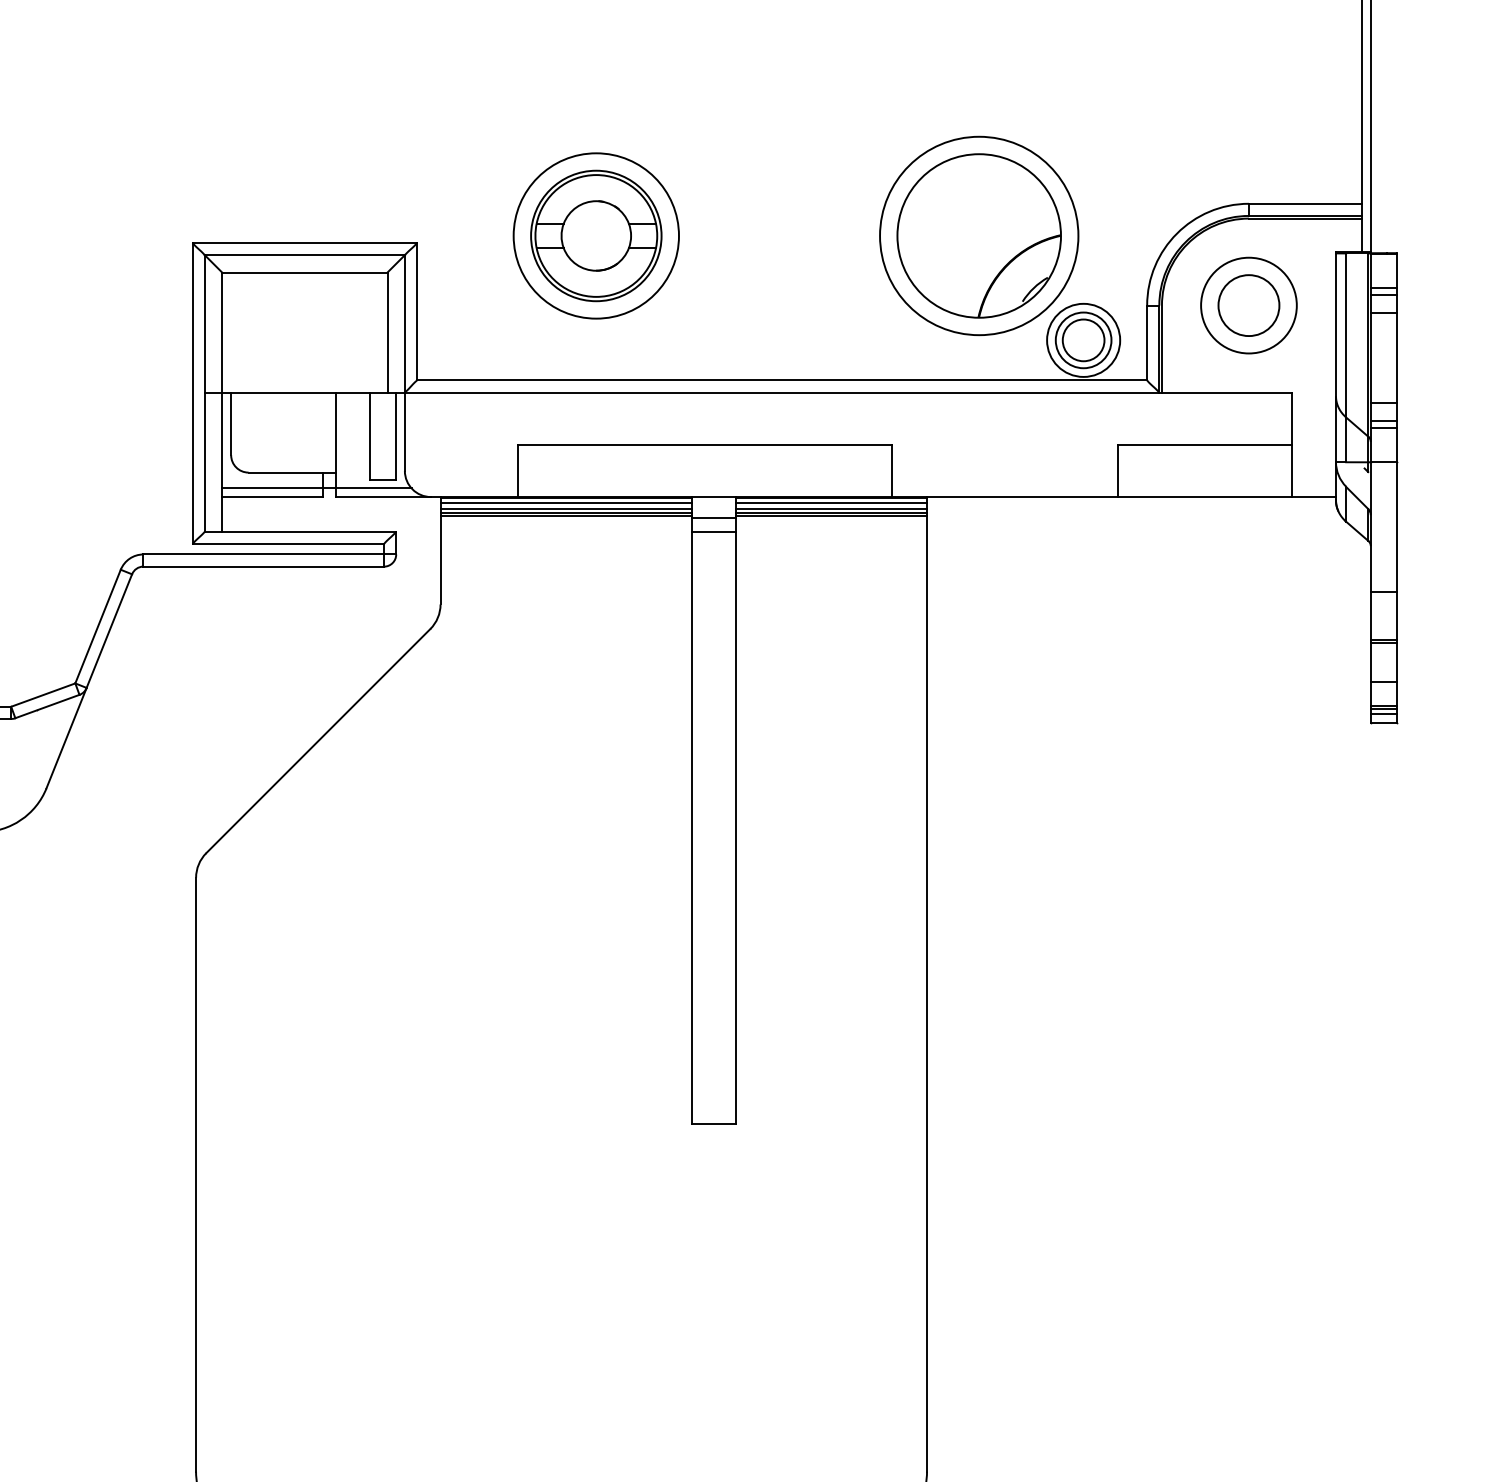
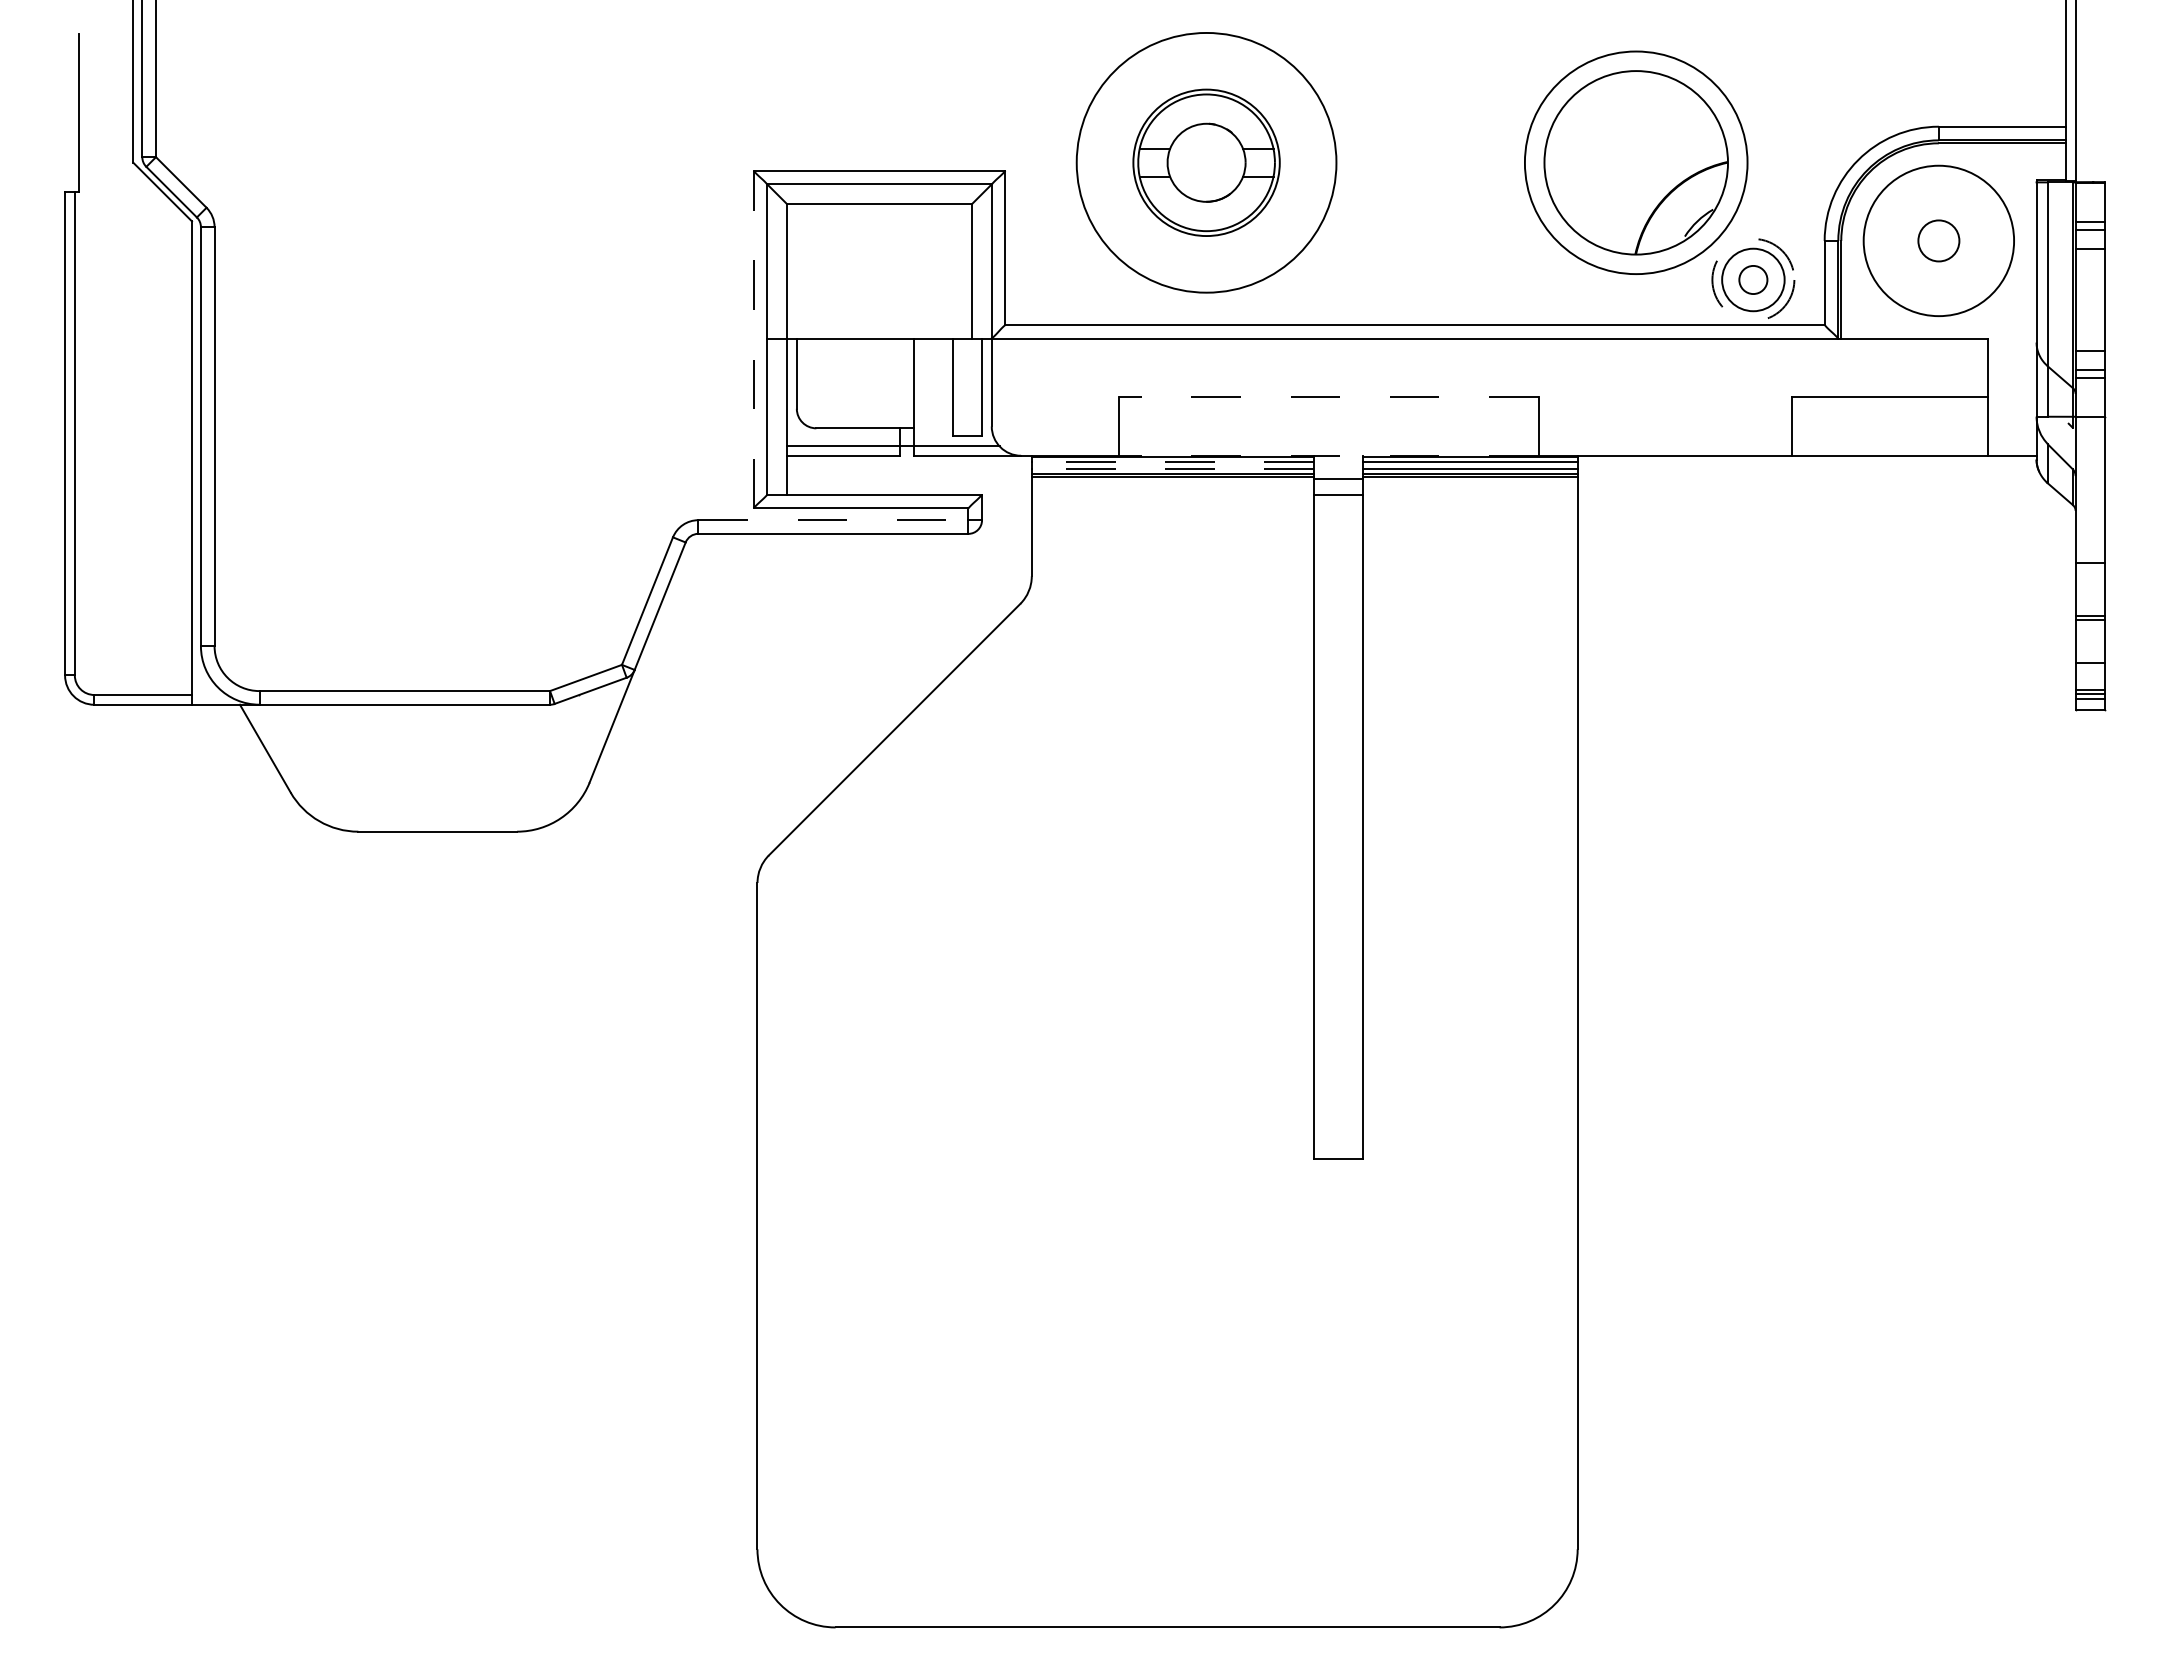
circle: (596, 235) -> (1206, 162), size x1.4
circle: (1248, 305) -> (1938, 240), size x0.6
circle: (1248, 305) -> (1938, 240), size x1.4
circle: (1082, 339) -> (1752, 279), size x0.6
circle: (1083, 339) -> (1753, 279), solid -> dashed
line: (192, 393) -> (753, 339), solid -> dashed
line: (704, 445) -> (1328, 397), solid -> dashed
line: (704, 496) -> (1328, 455), solid -> dashed
line: (565, 503) -> (1172, 462), solid -> dashed
line: (565, 508) -> (1172, 468), solid -> dashed
line: (263, 554) -> (833, 520), solid -> dashed

